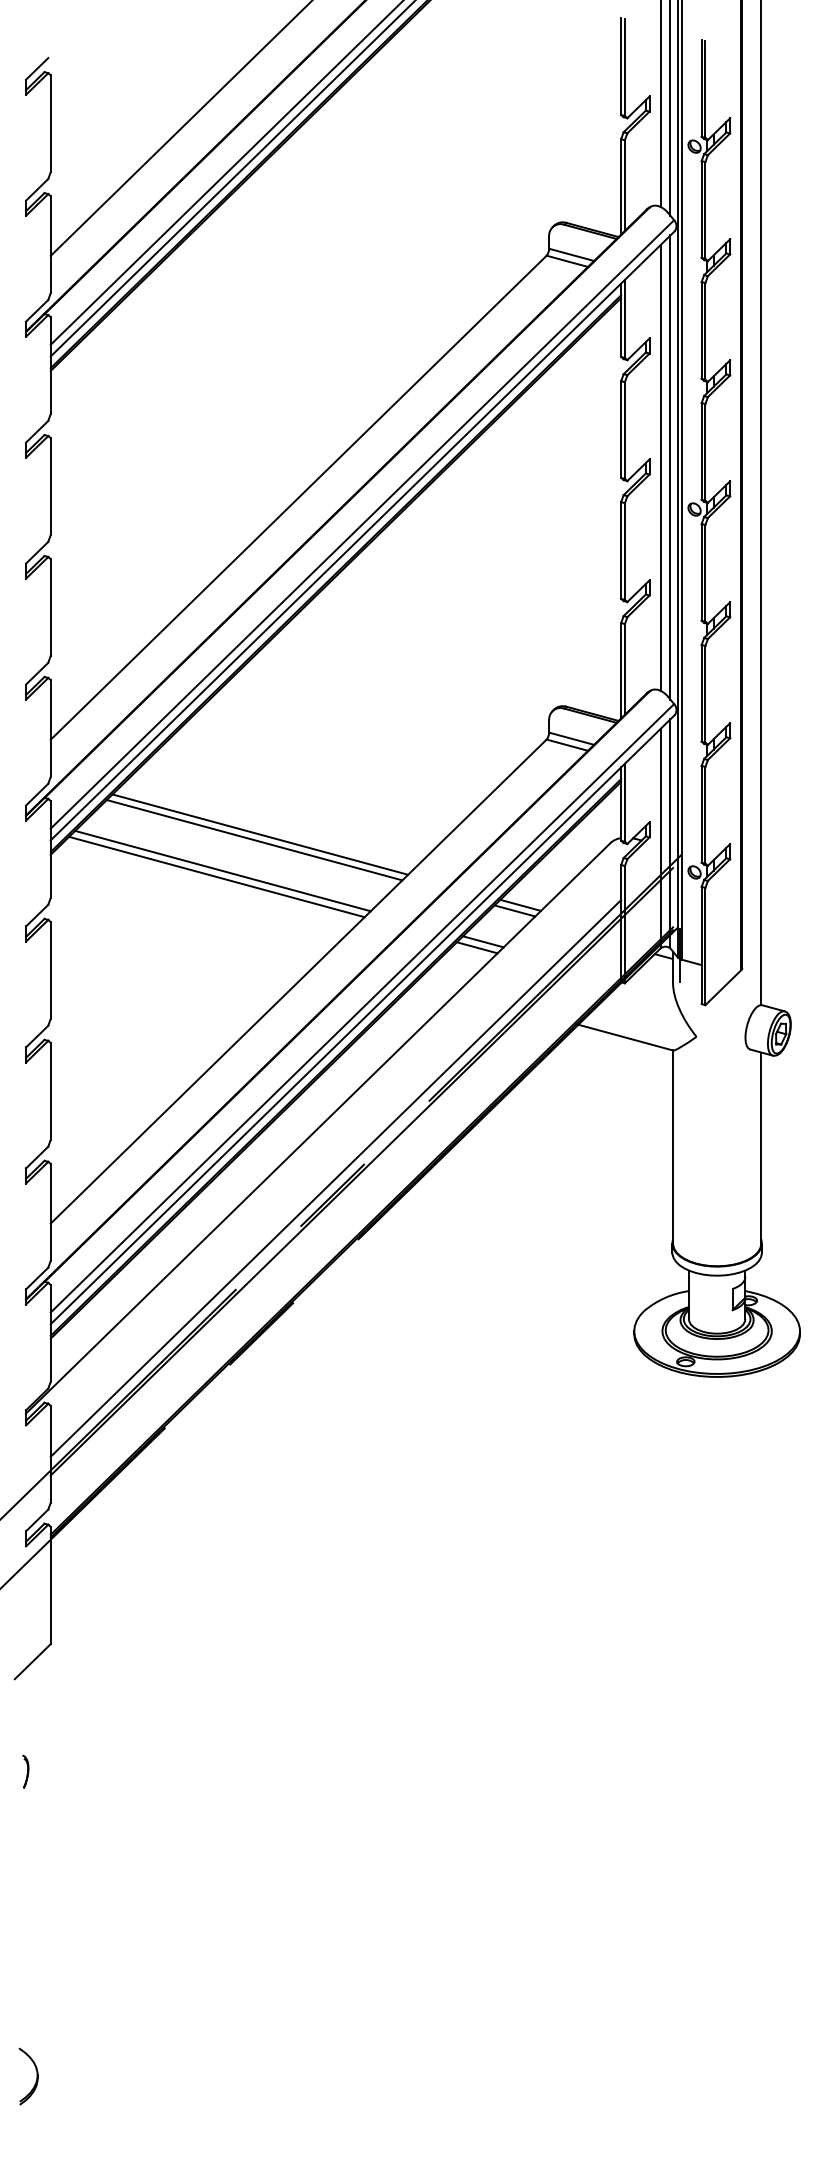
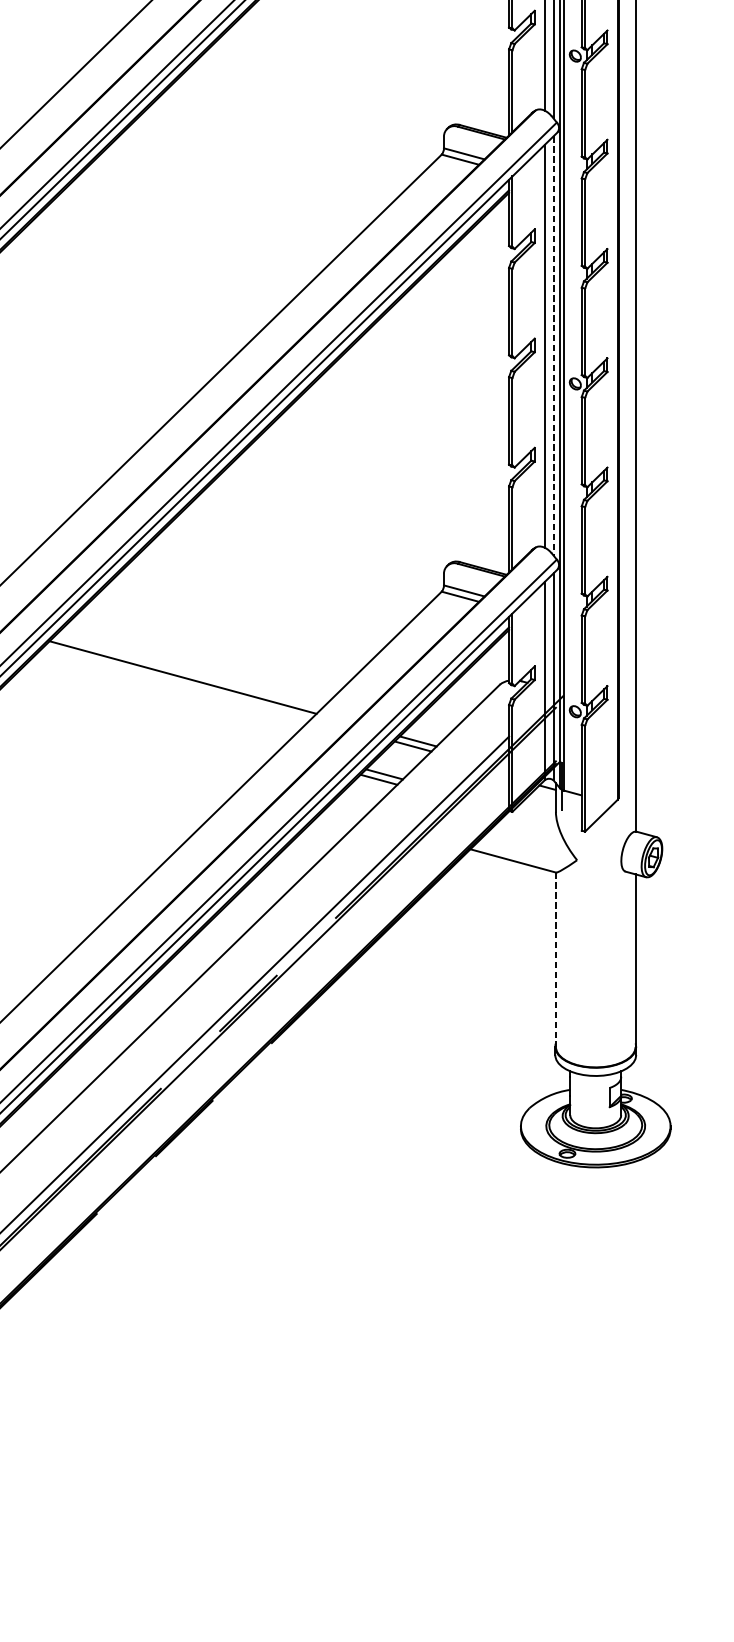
line: (670, 468) -> (553, 346), solid -> dashed
line: (254, 840) -> (177, 682), removed
line: (222, 870) -> (148, 709), removed
line: (216, 876) -> (143, 715), removed
line: (673, 1147) -> (556, 960), solid -> dashed

